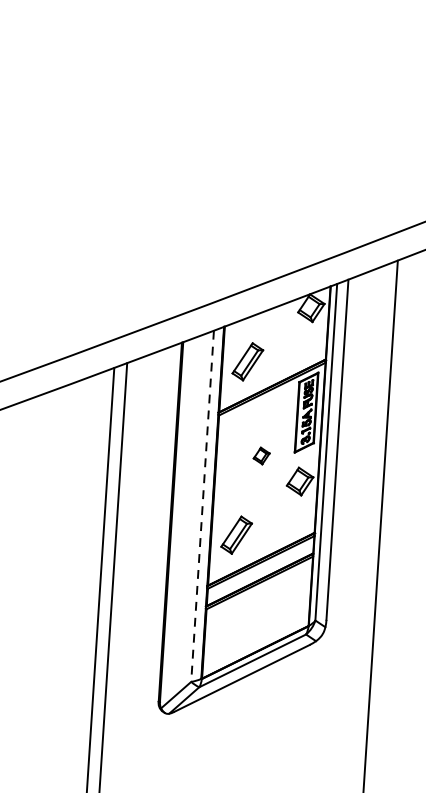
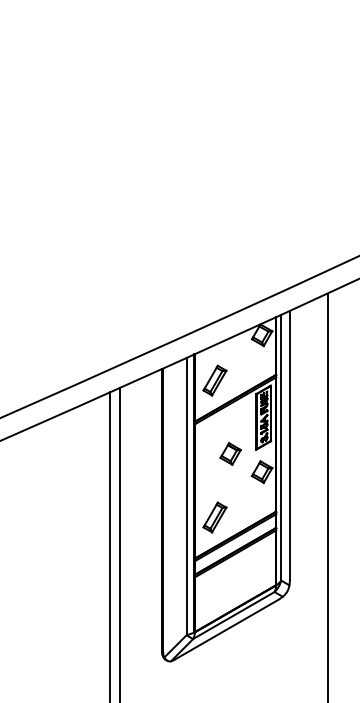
part: (261, 455) -> (230, 453), size x1.67
line: (202, 506) -> (186, 496), dashed -> solid

